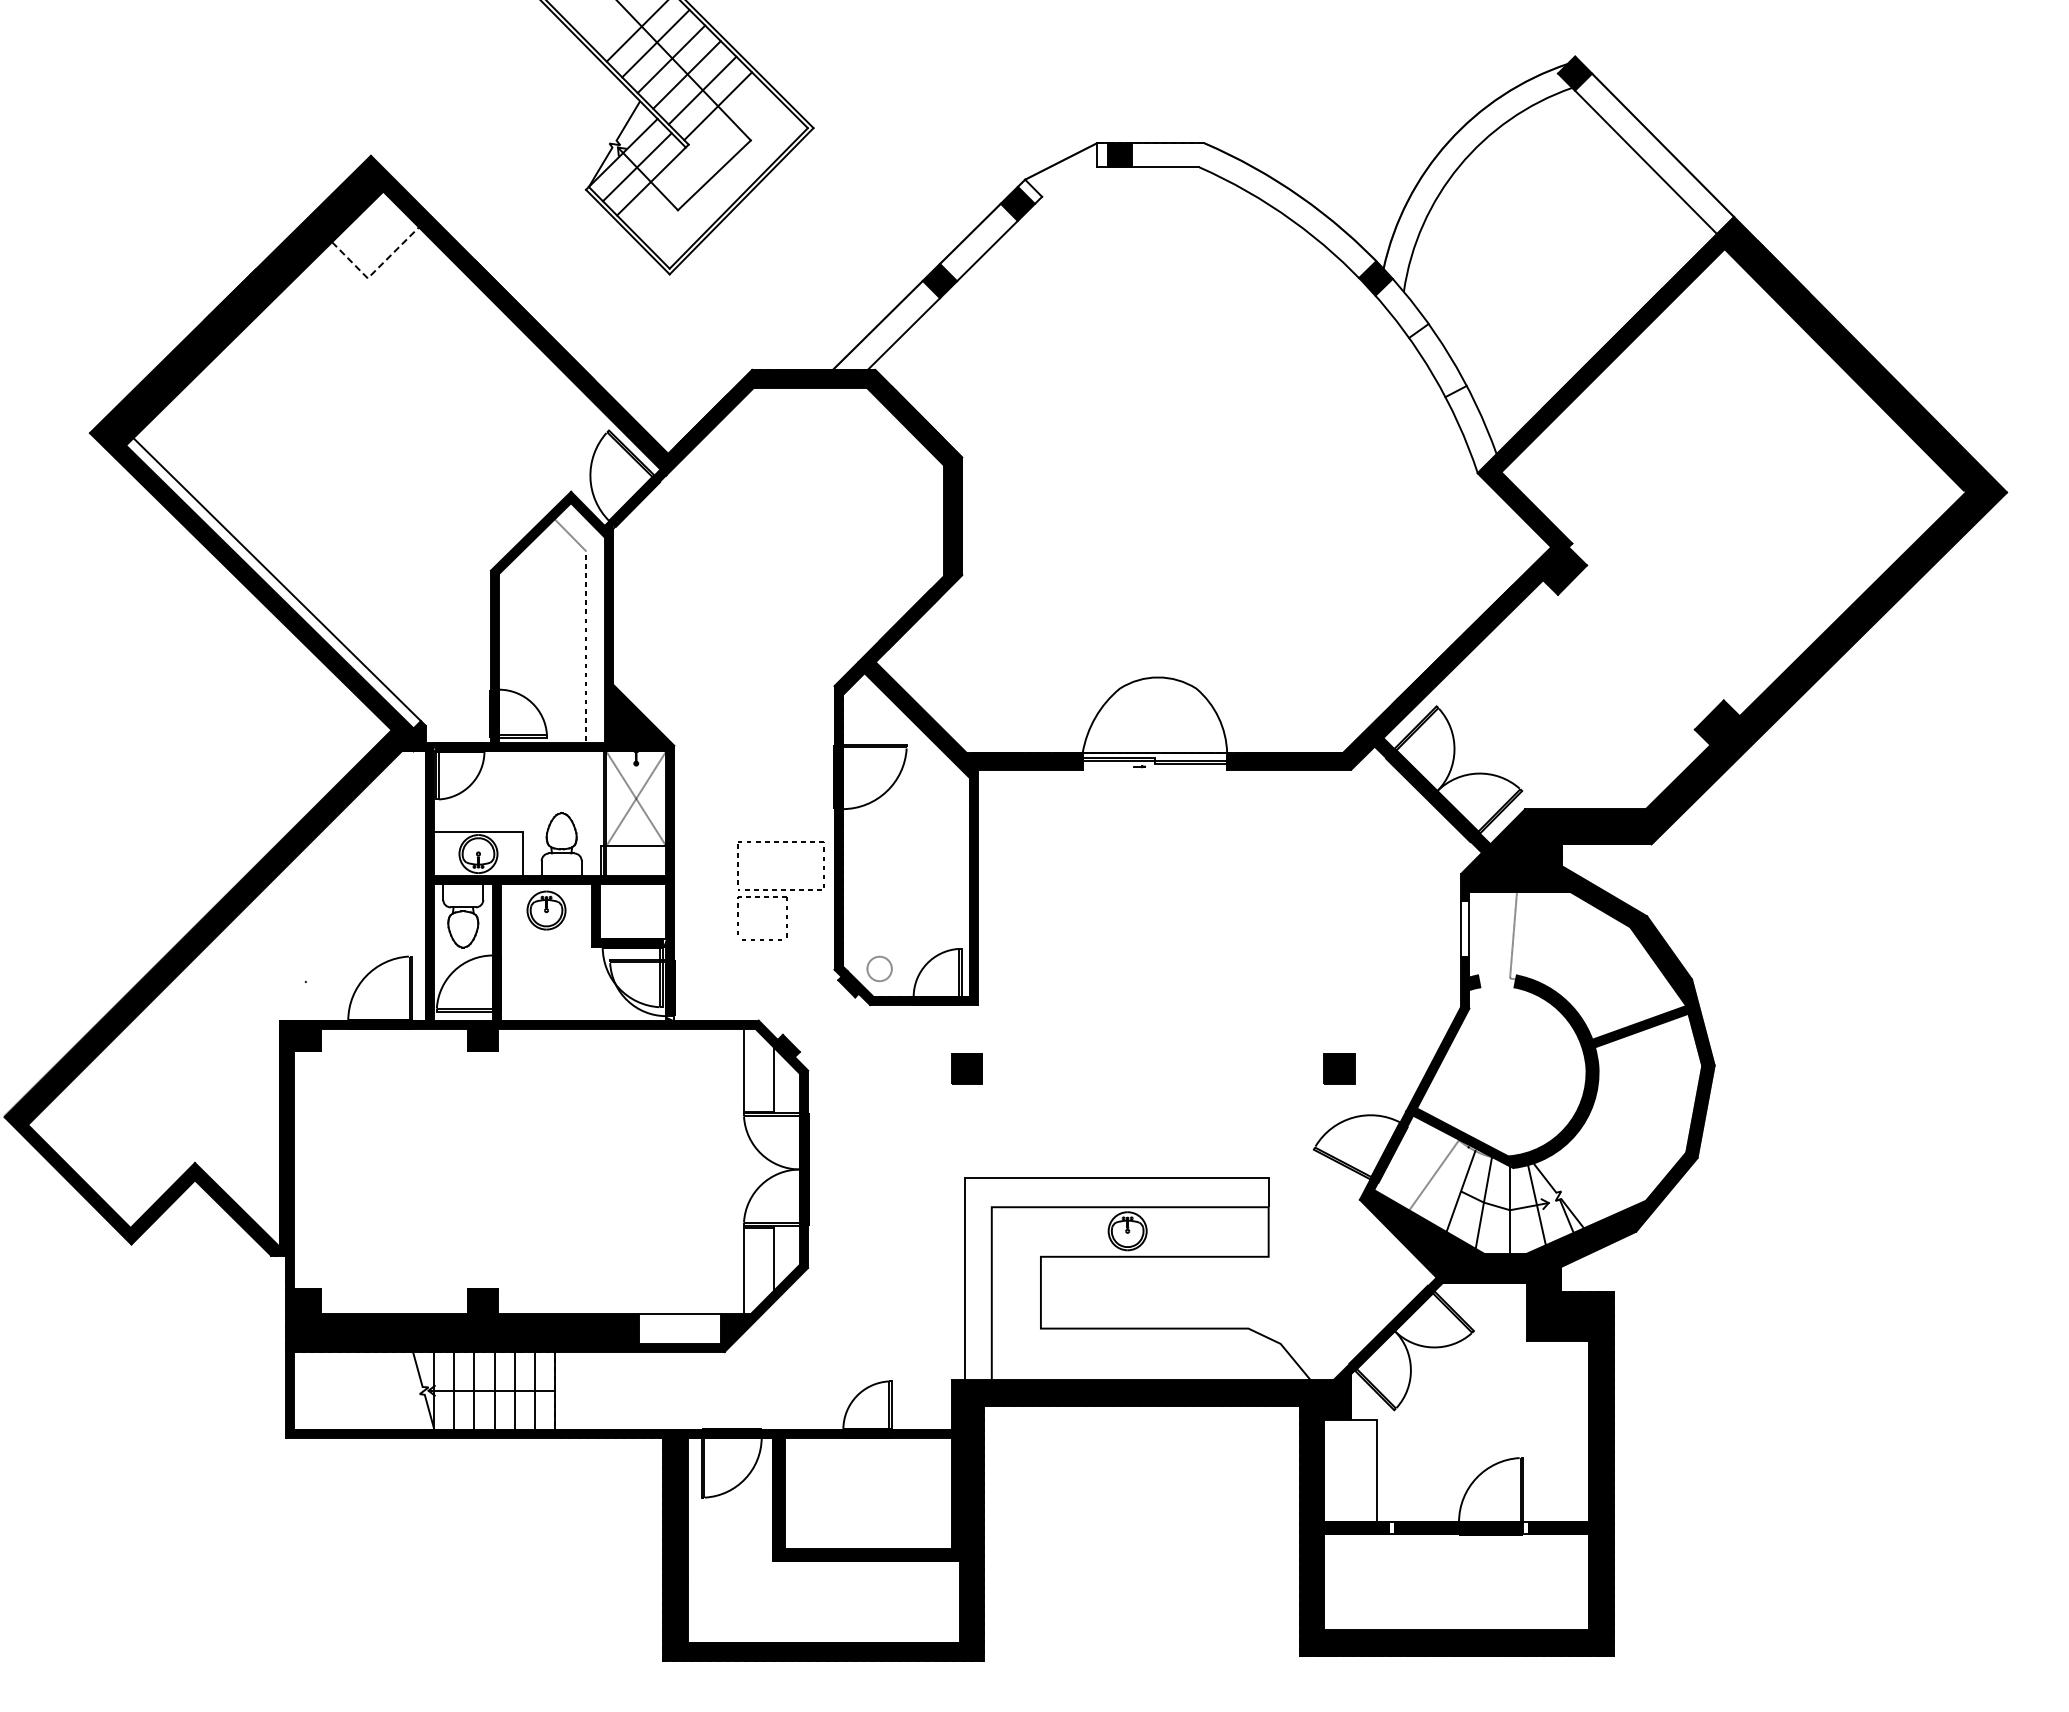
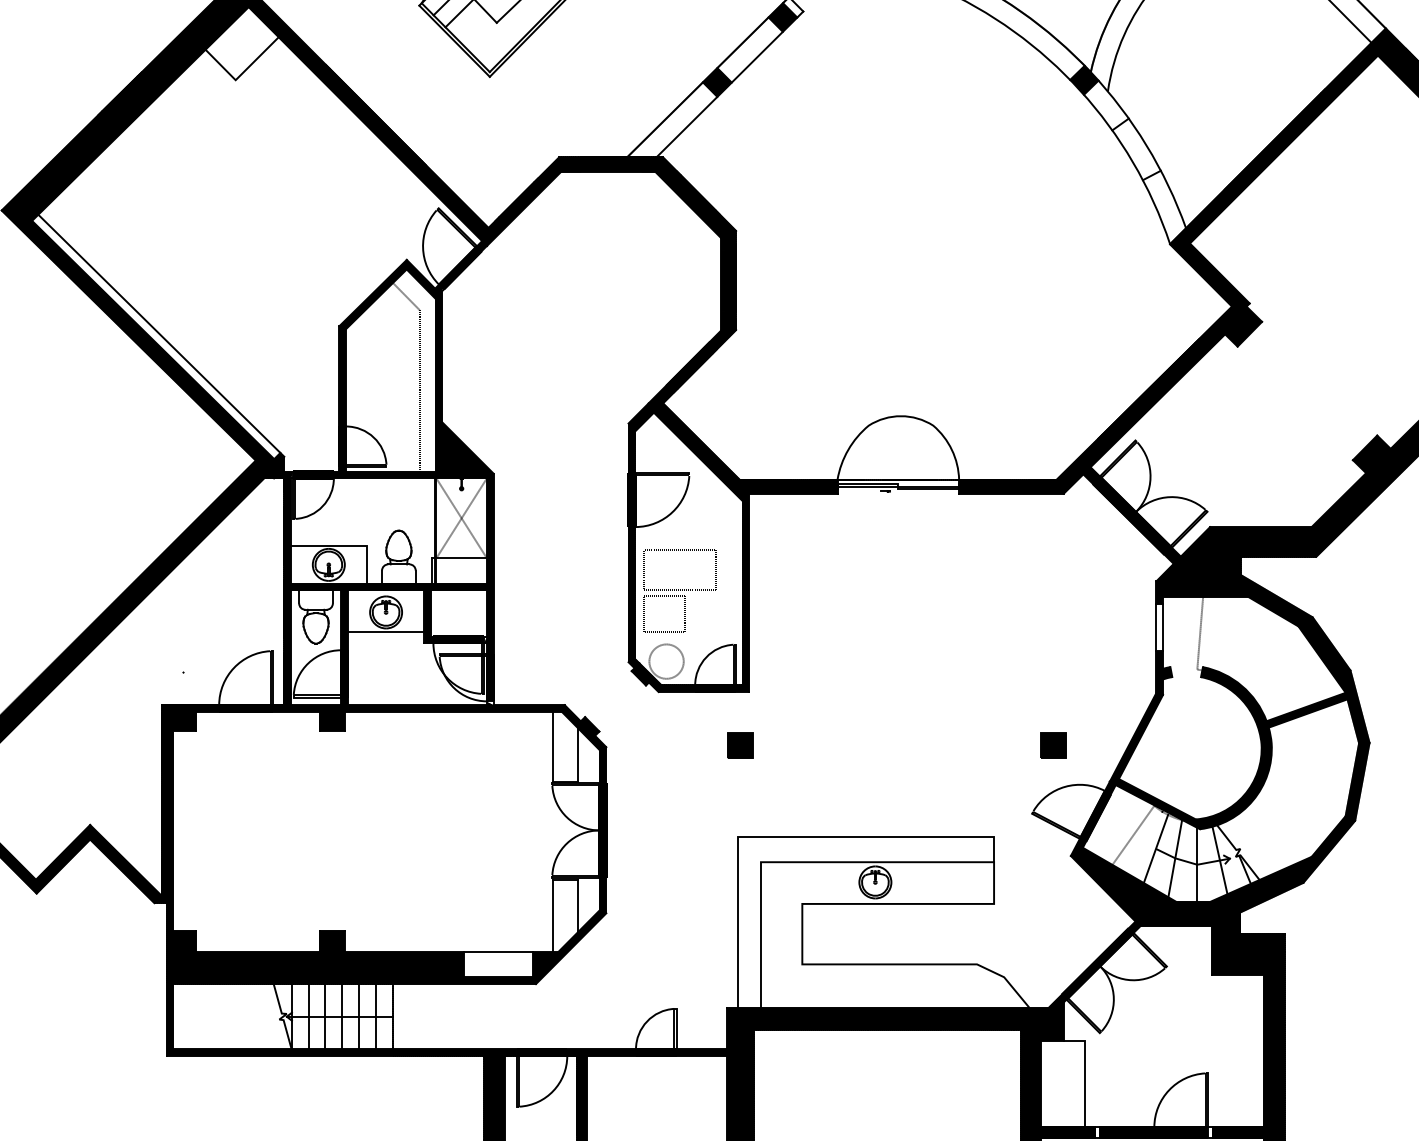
line: (375, 270) -> (242, 73), dashed -> solid
part: (780, 890) -> (679, 590), moved
line: (546, 934) -> (386, 632), added
circle: (879, 968) -> (666, 661), size x1.67

